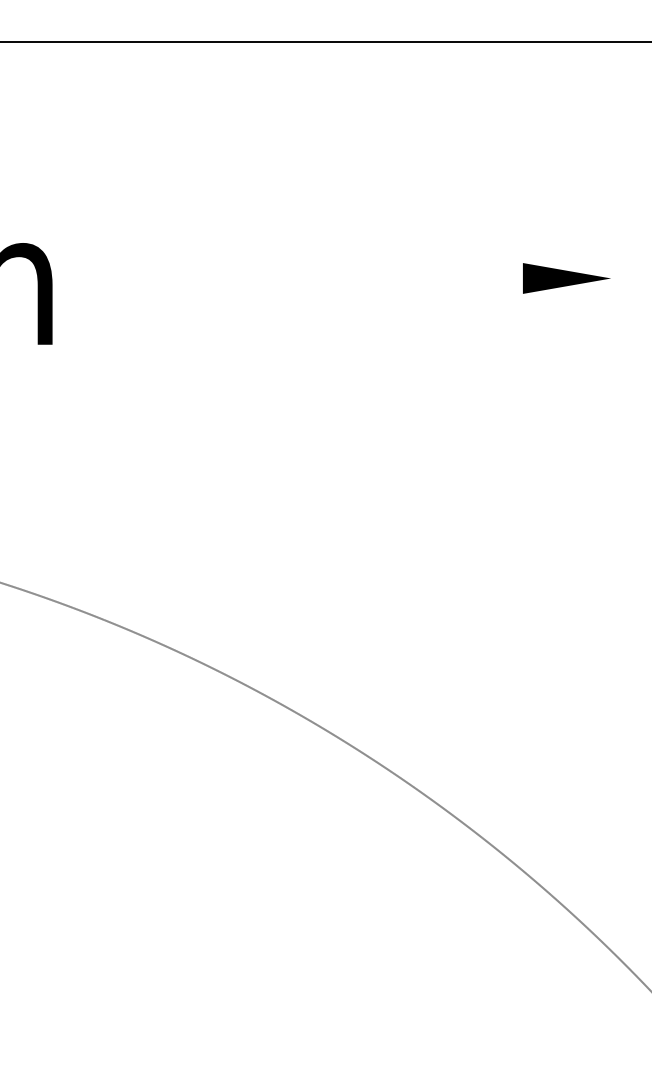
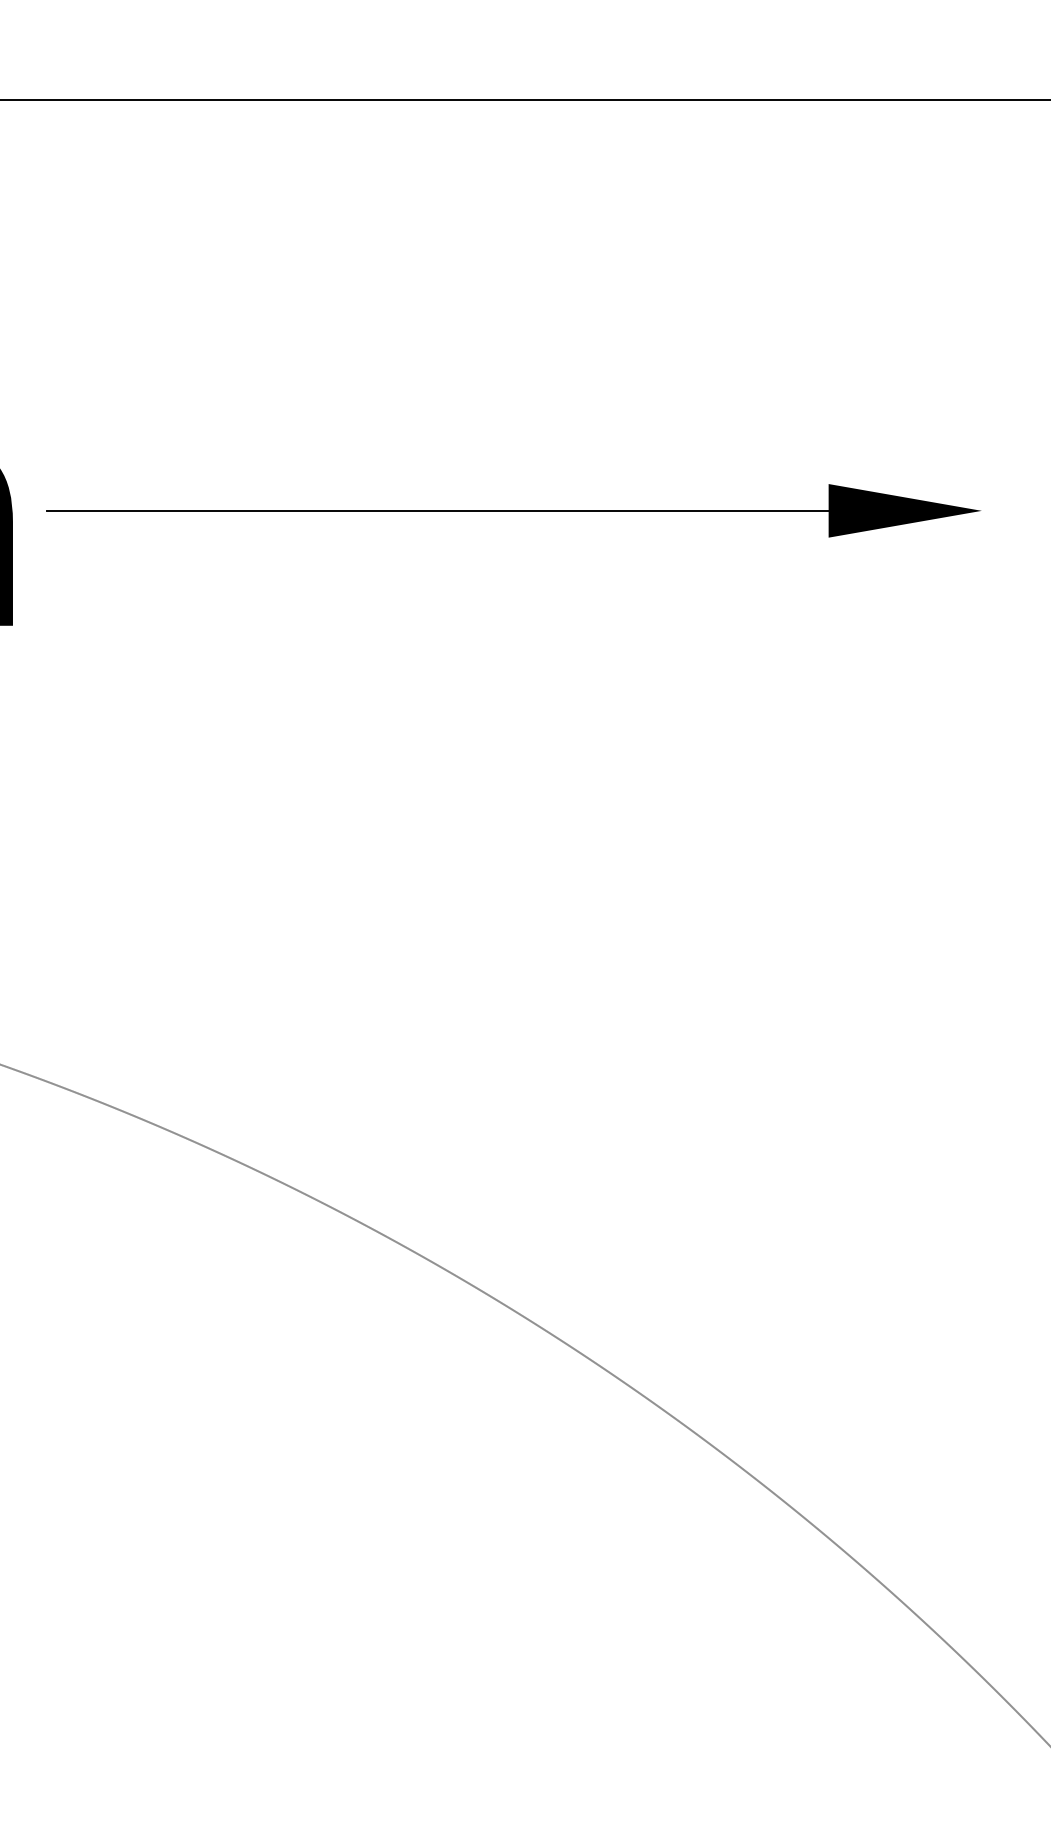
line: (297, 278) -> (437, 510), added

